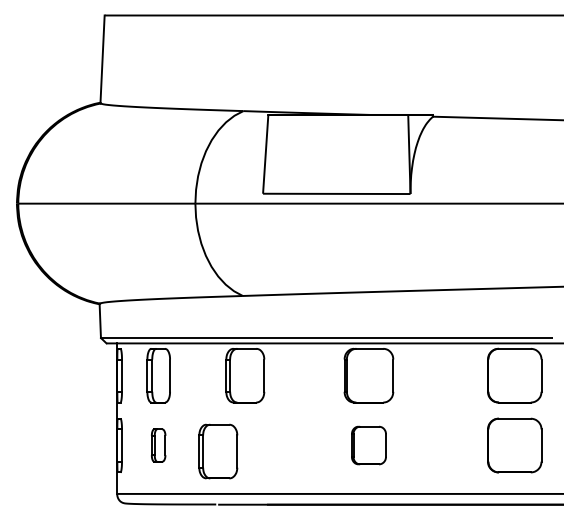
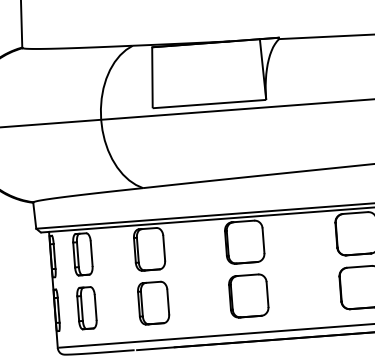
part: (158, 445) -> (86, 308), size x1.67
part: (368, 445) -> (248, 295), size x1.43
part: (218, 451) -> (153, 303), moved

